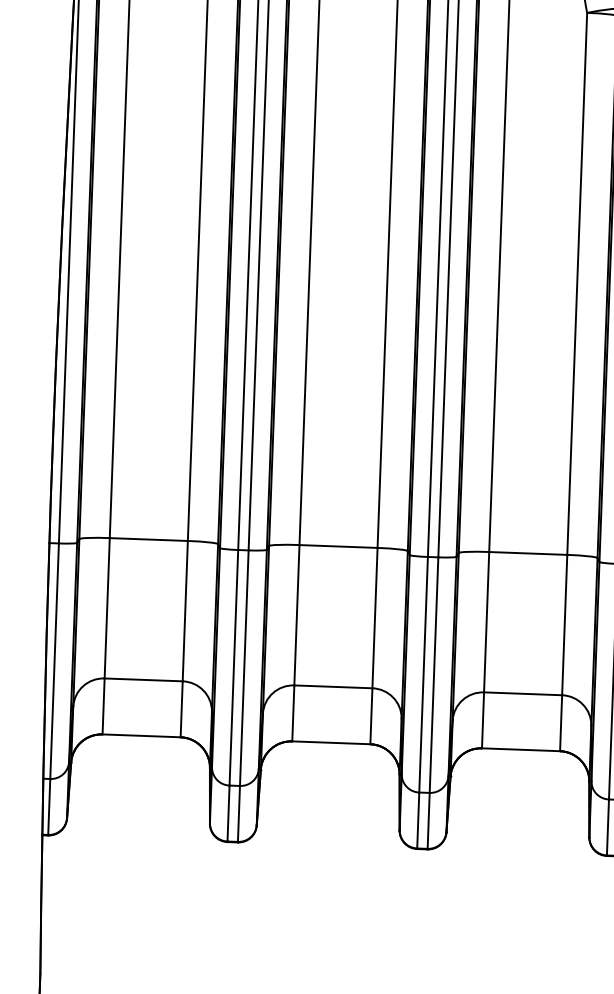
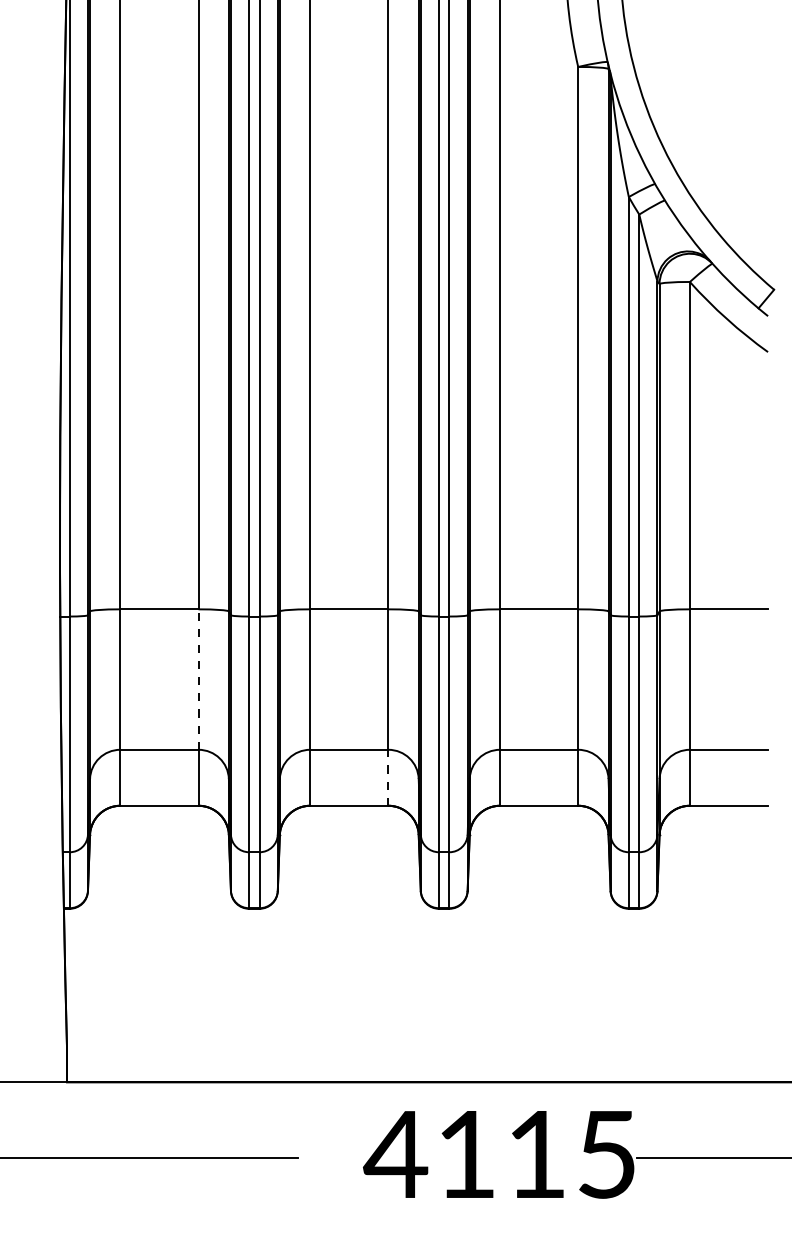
line: (185, 611) -> (198, 679), solid -> dashed
line: (371, 715) -> (388, 777), solid -> dashed

